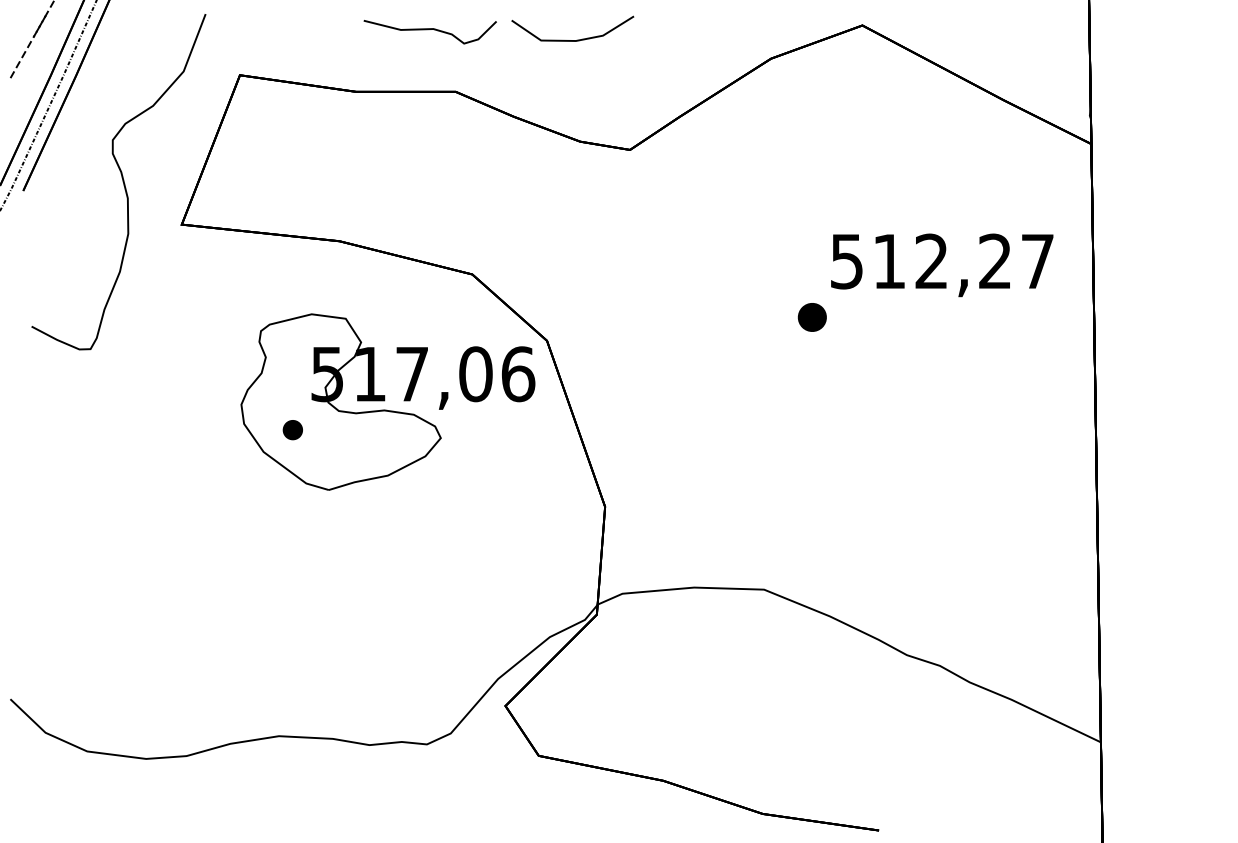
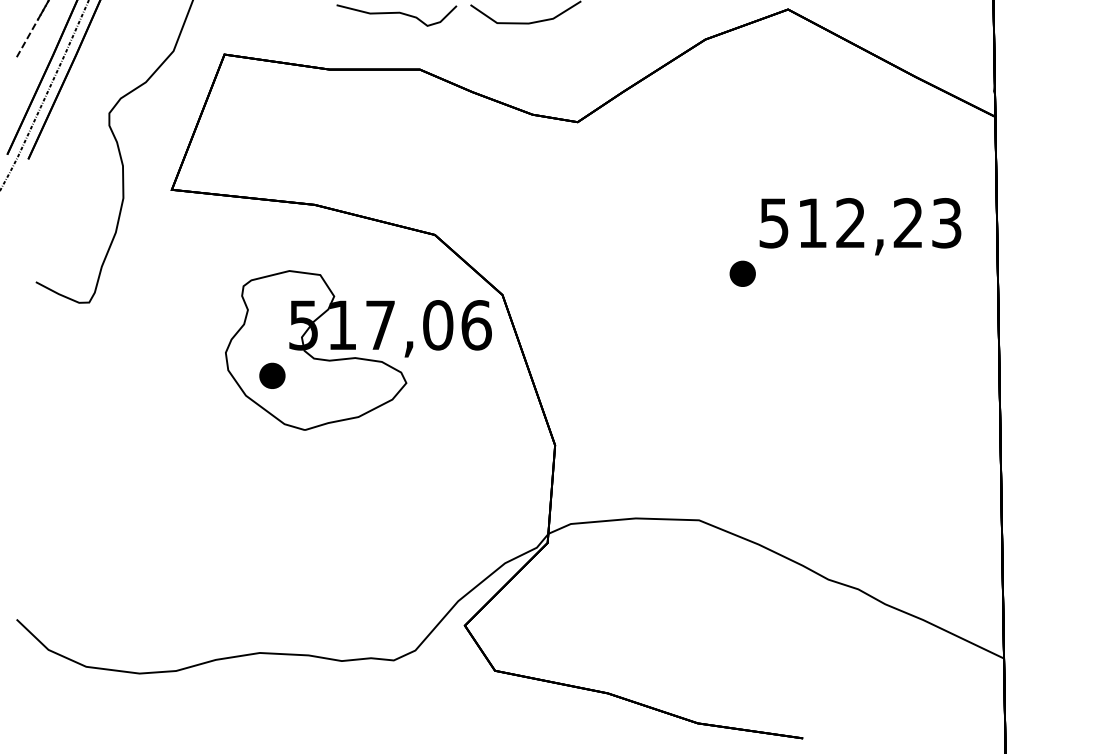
text: (1037, 261) -> (946, 223), 512,27 -> 512,23
part: (292, 429) -> (272, 375), size x1.43

